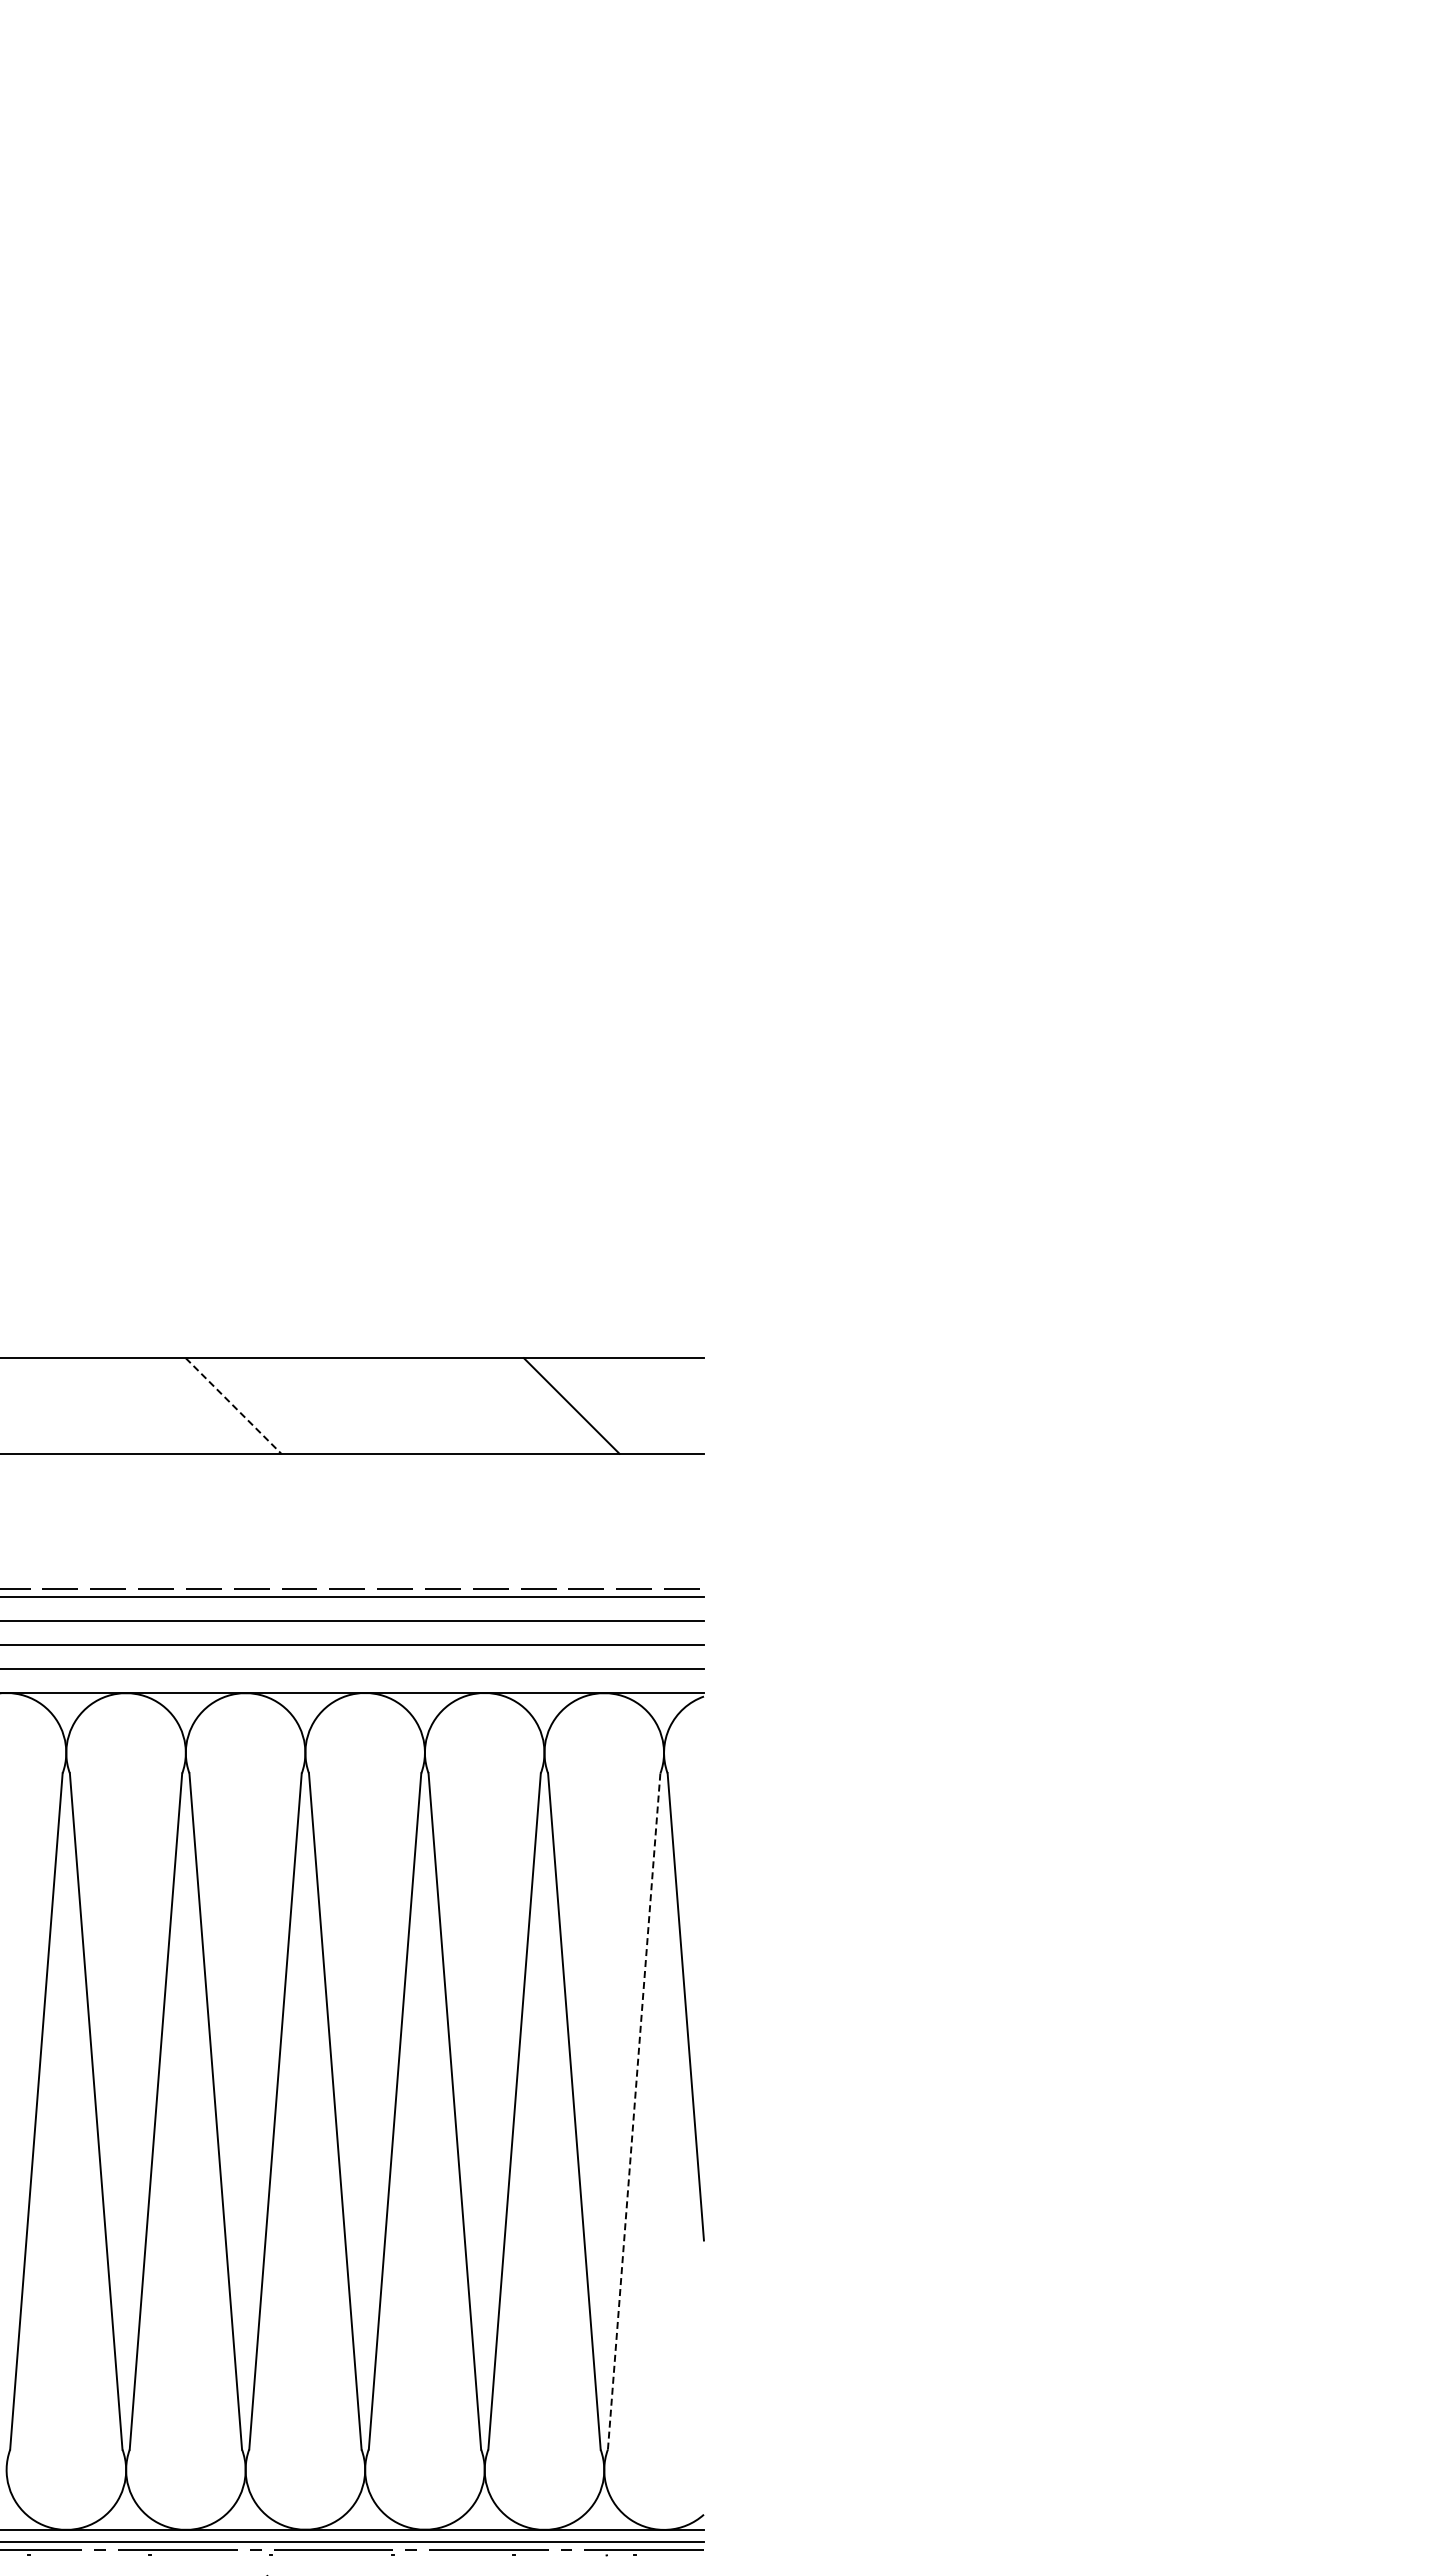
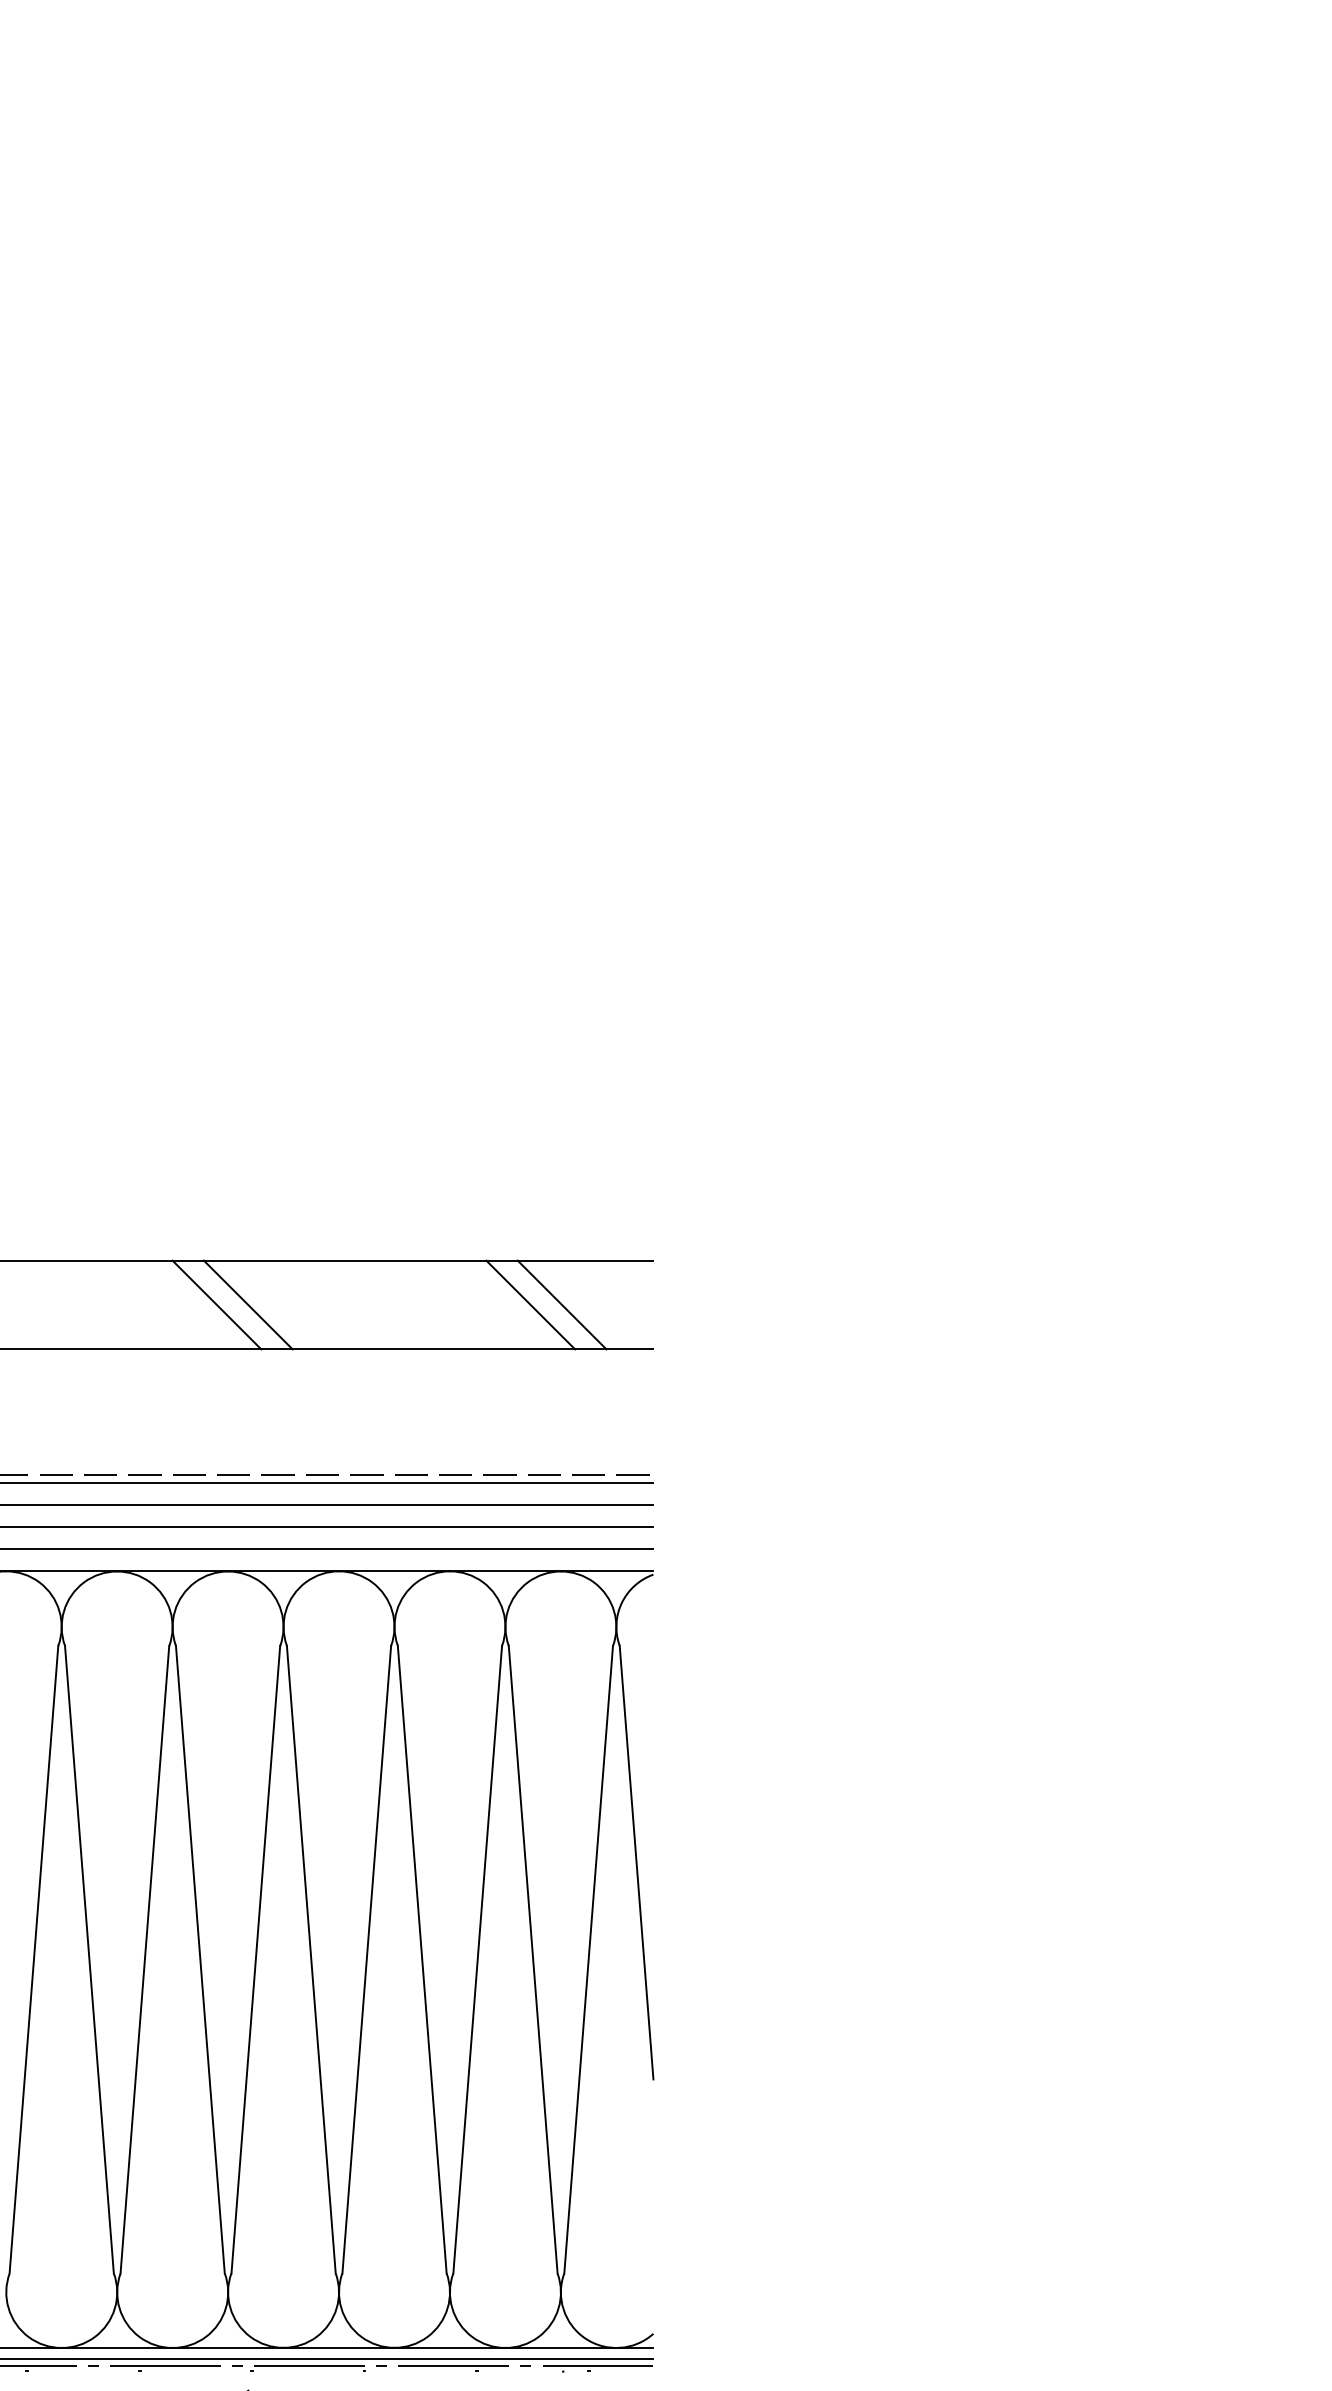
line: (267, 1405) -> (248, 1304), added
line: (605, 1405) -> (562, 1304), added
line: (233, 1406) -> (216, 1305), dashed -> solid
line: (634, 2111) -> (588, 1959), dashed -> solid

